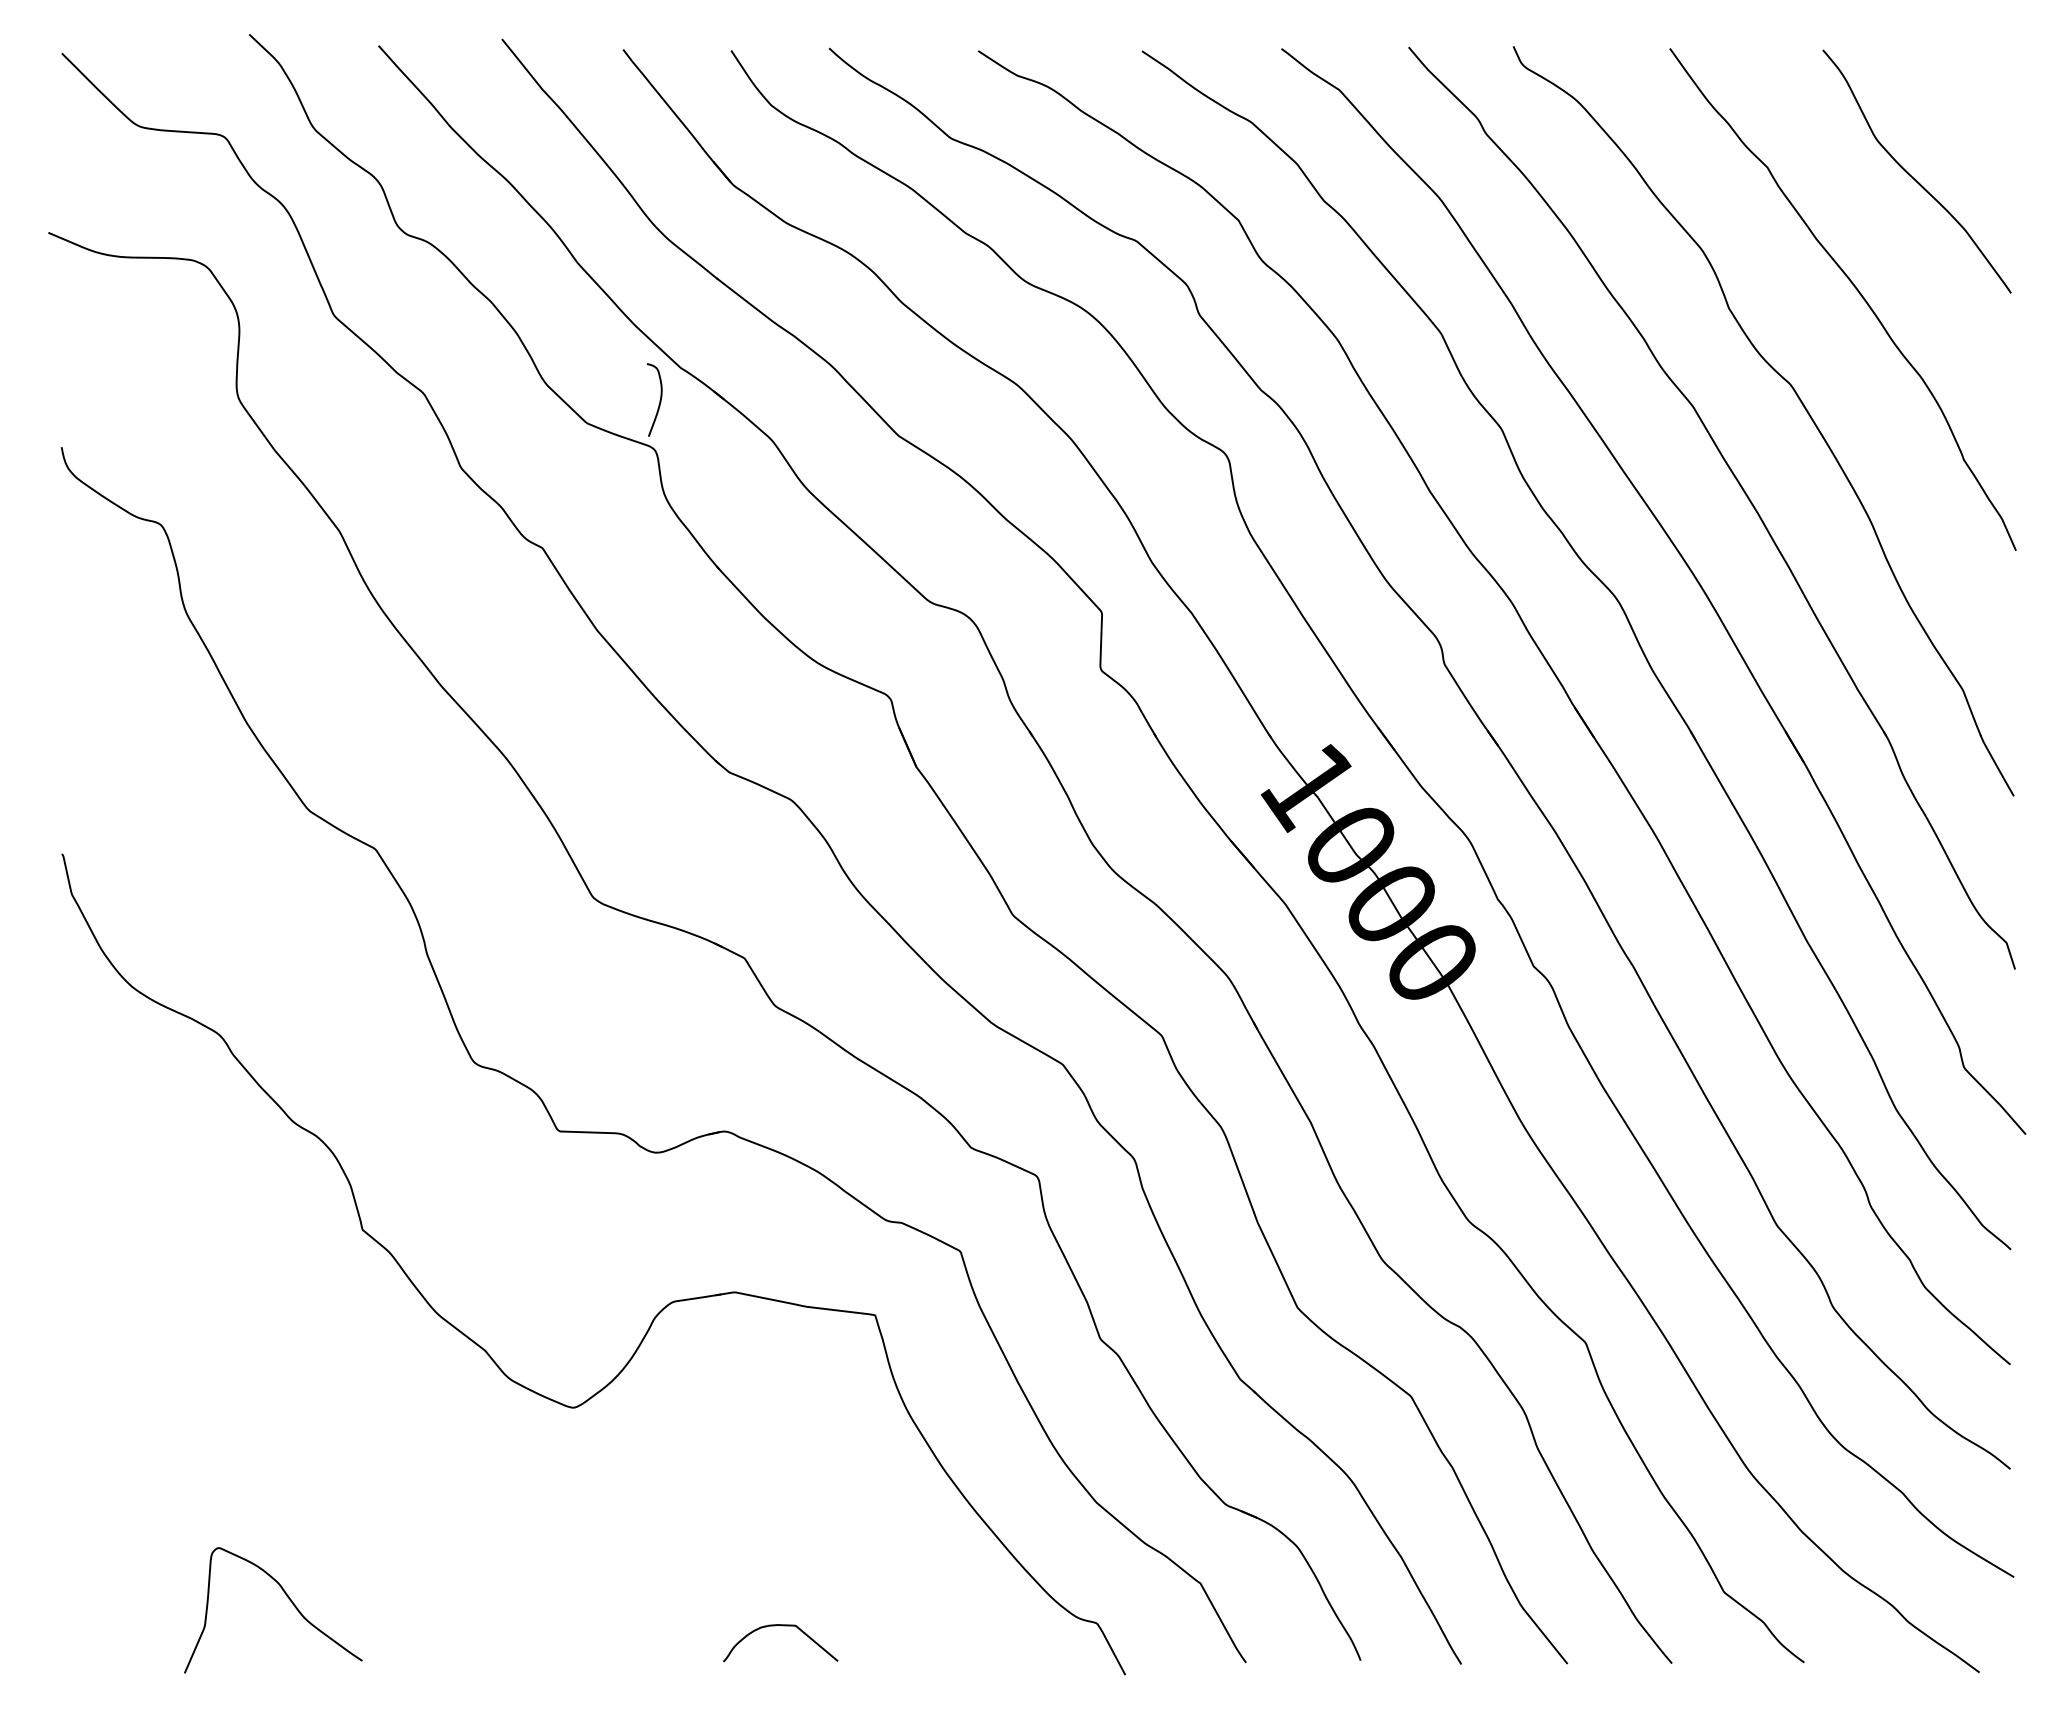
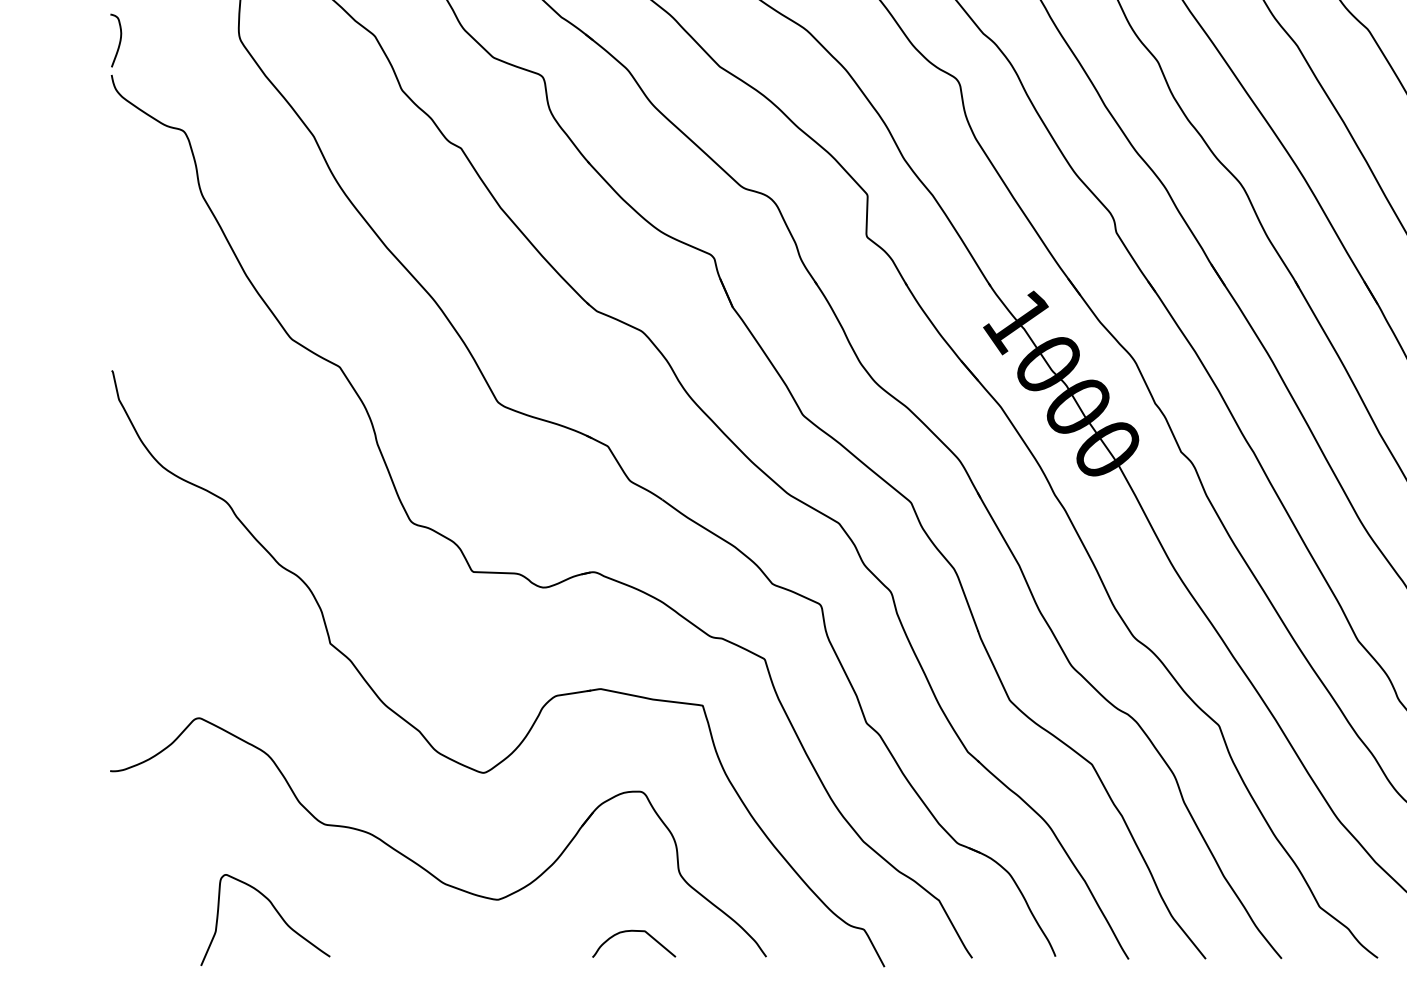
curve: (659, 400) -> (119, 41), moved
part: (487, 1535) -> (421, 865), added

